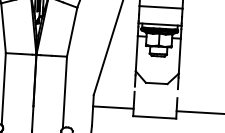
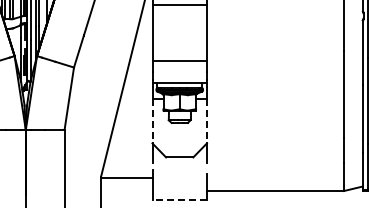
line: (136, 53) -> (152, 121), solid -> dashed
line: (179, 56) -> (206, 121), solid -> dashed
line: (113, 107) -> (126, 178), moved
line: (154, 117) -> (179, 200), solid -> dashed

